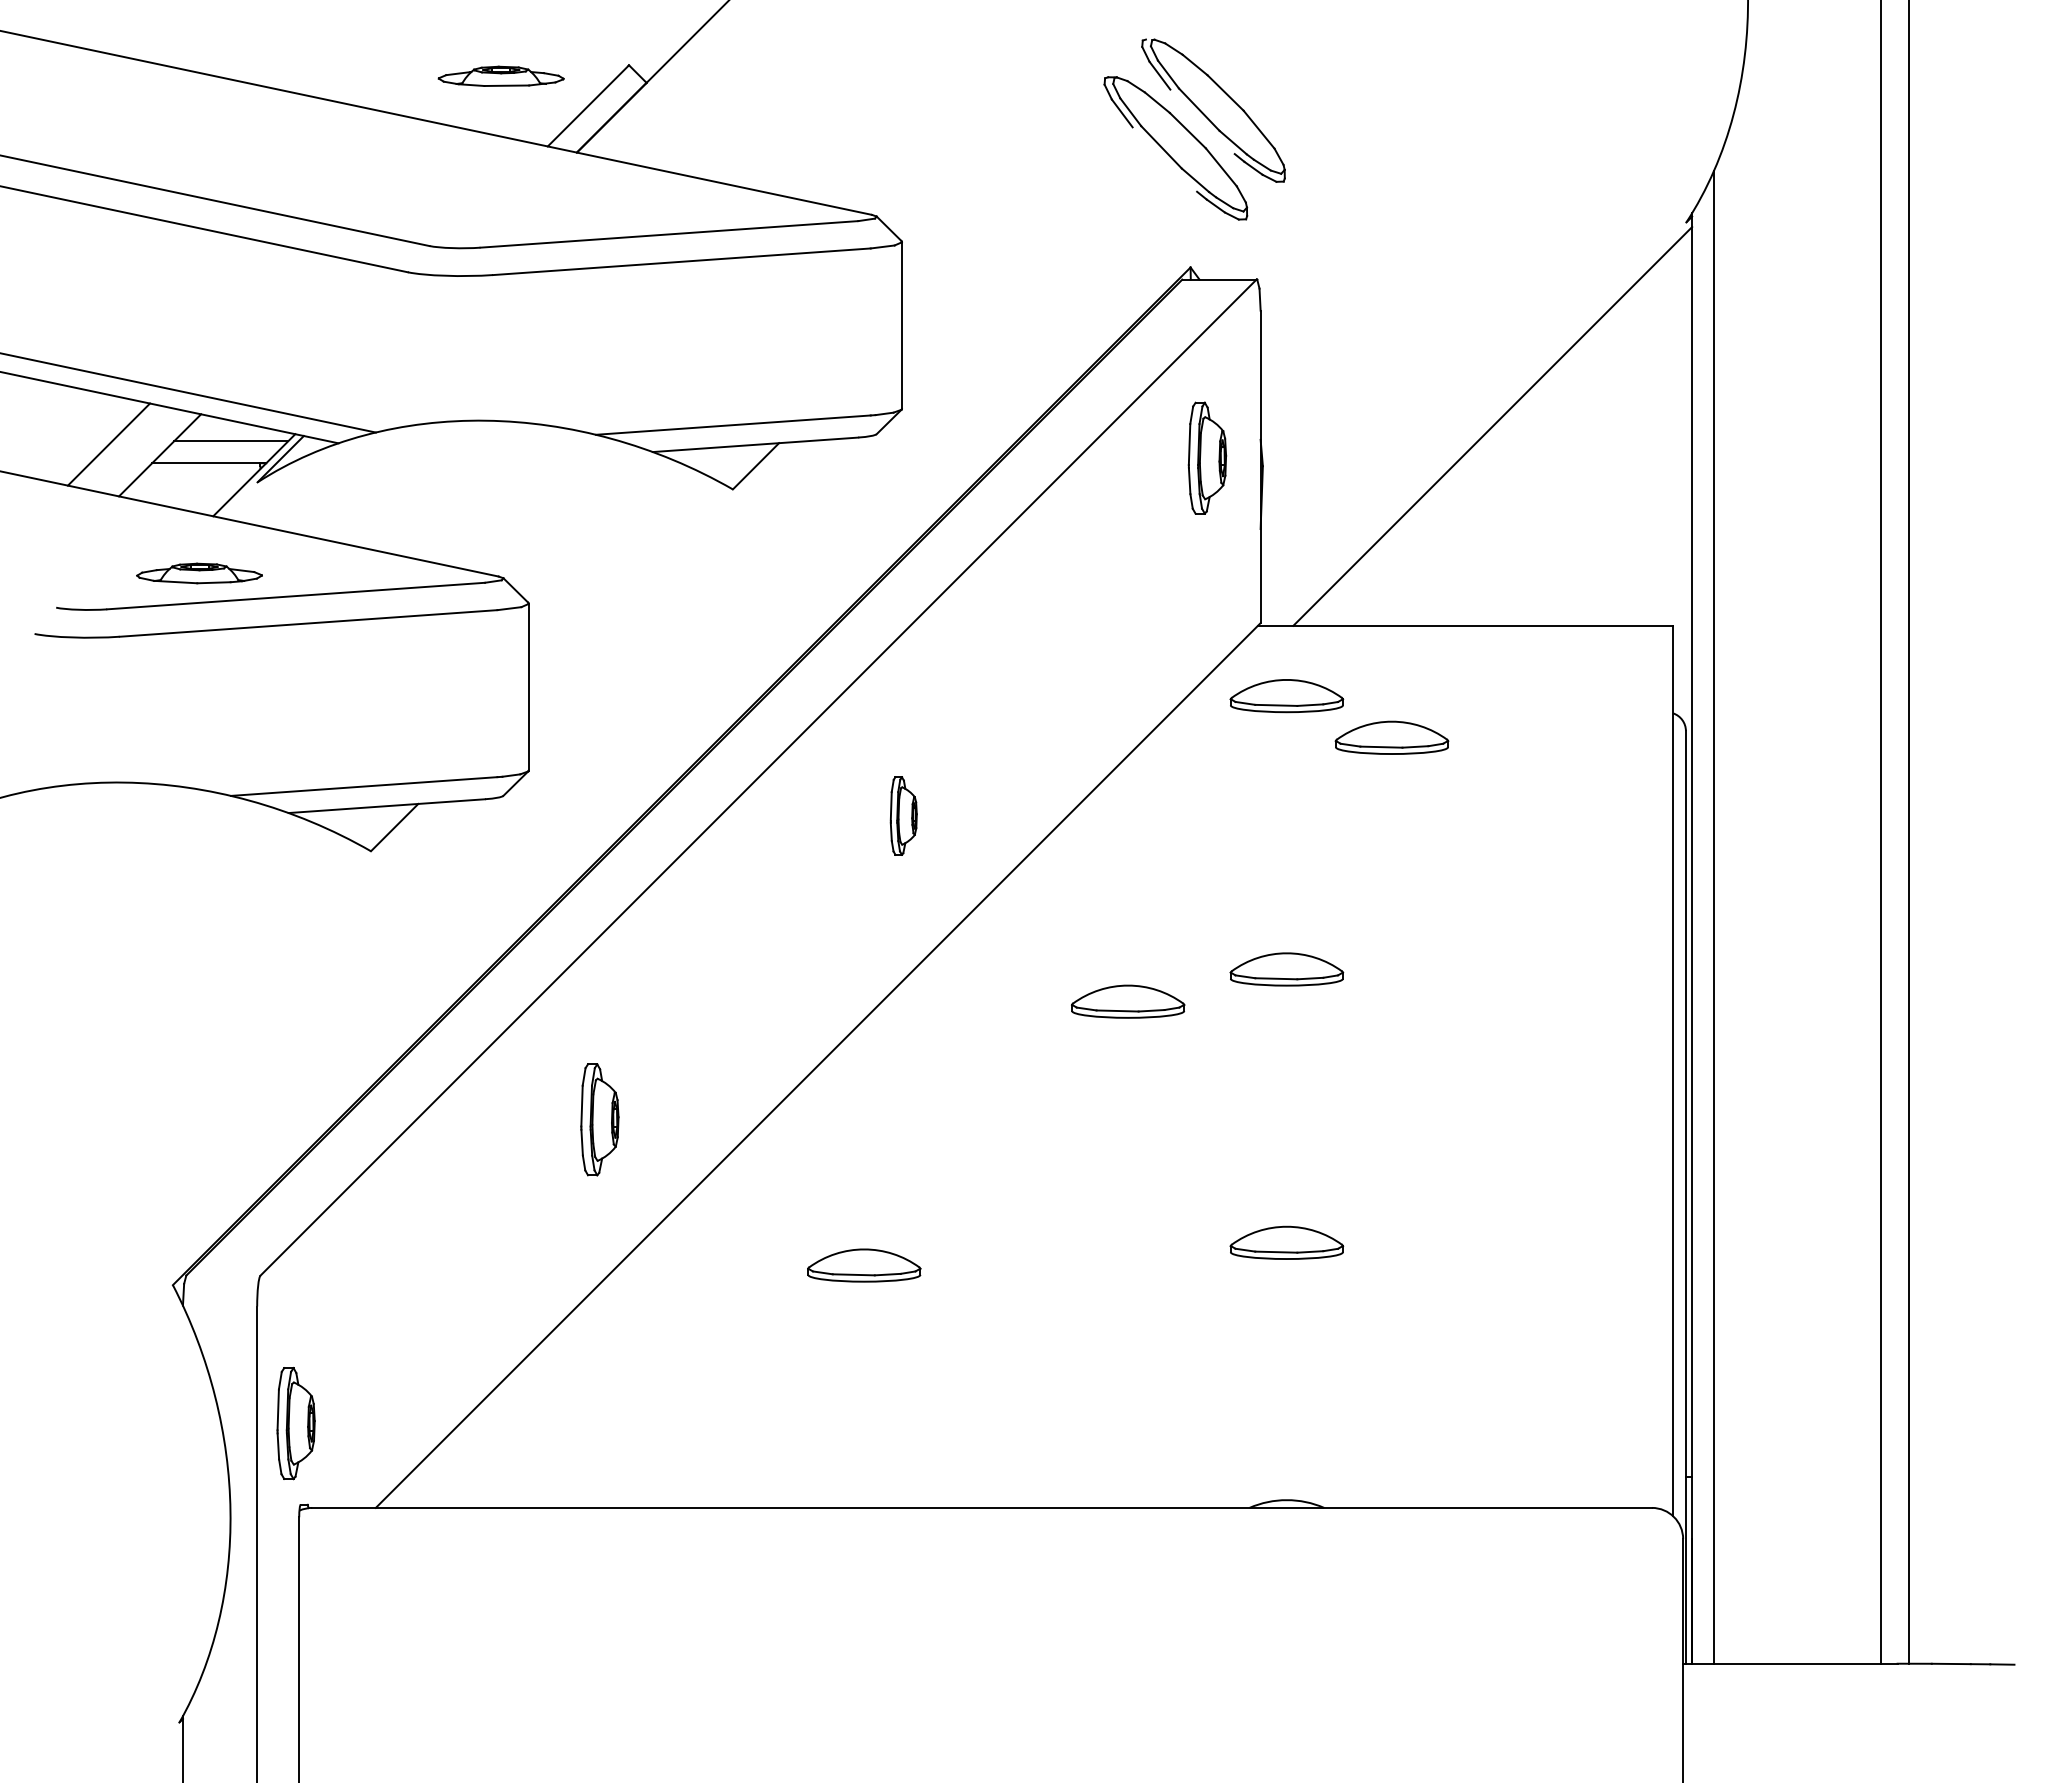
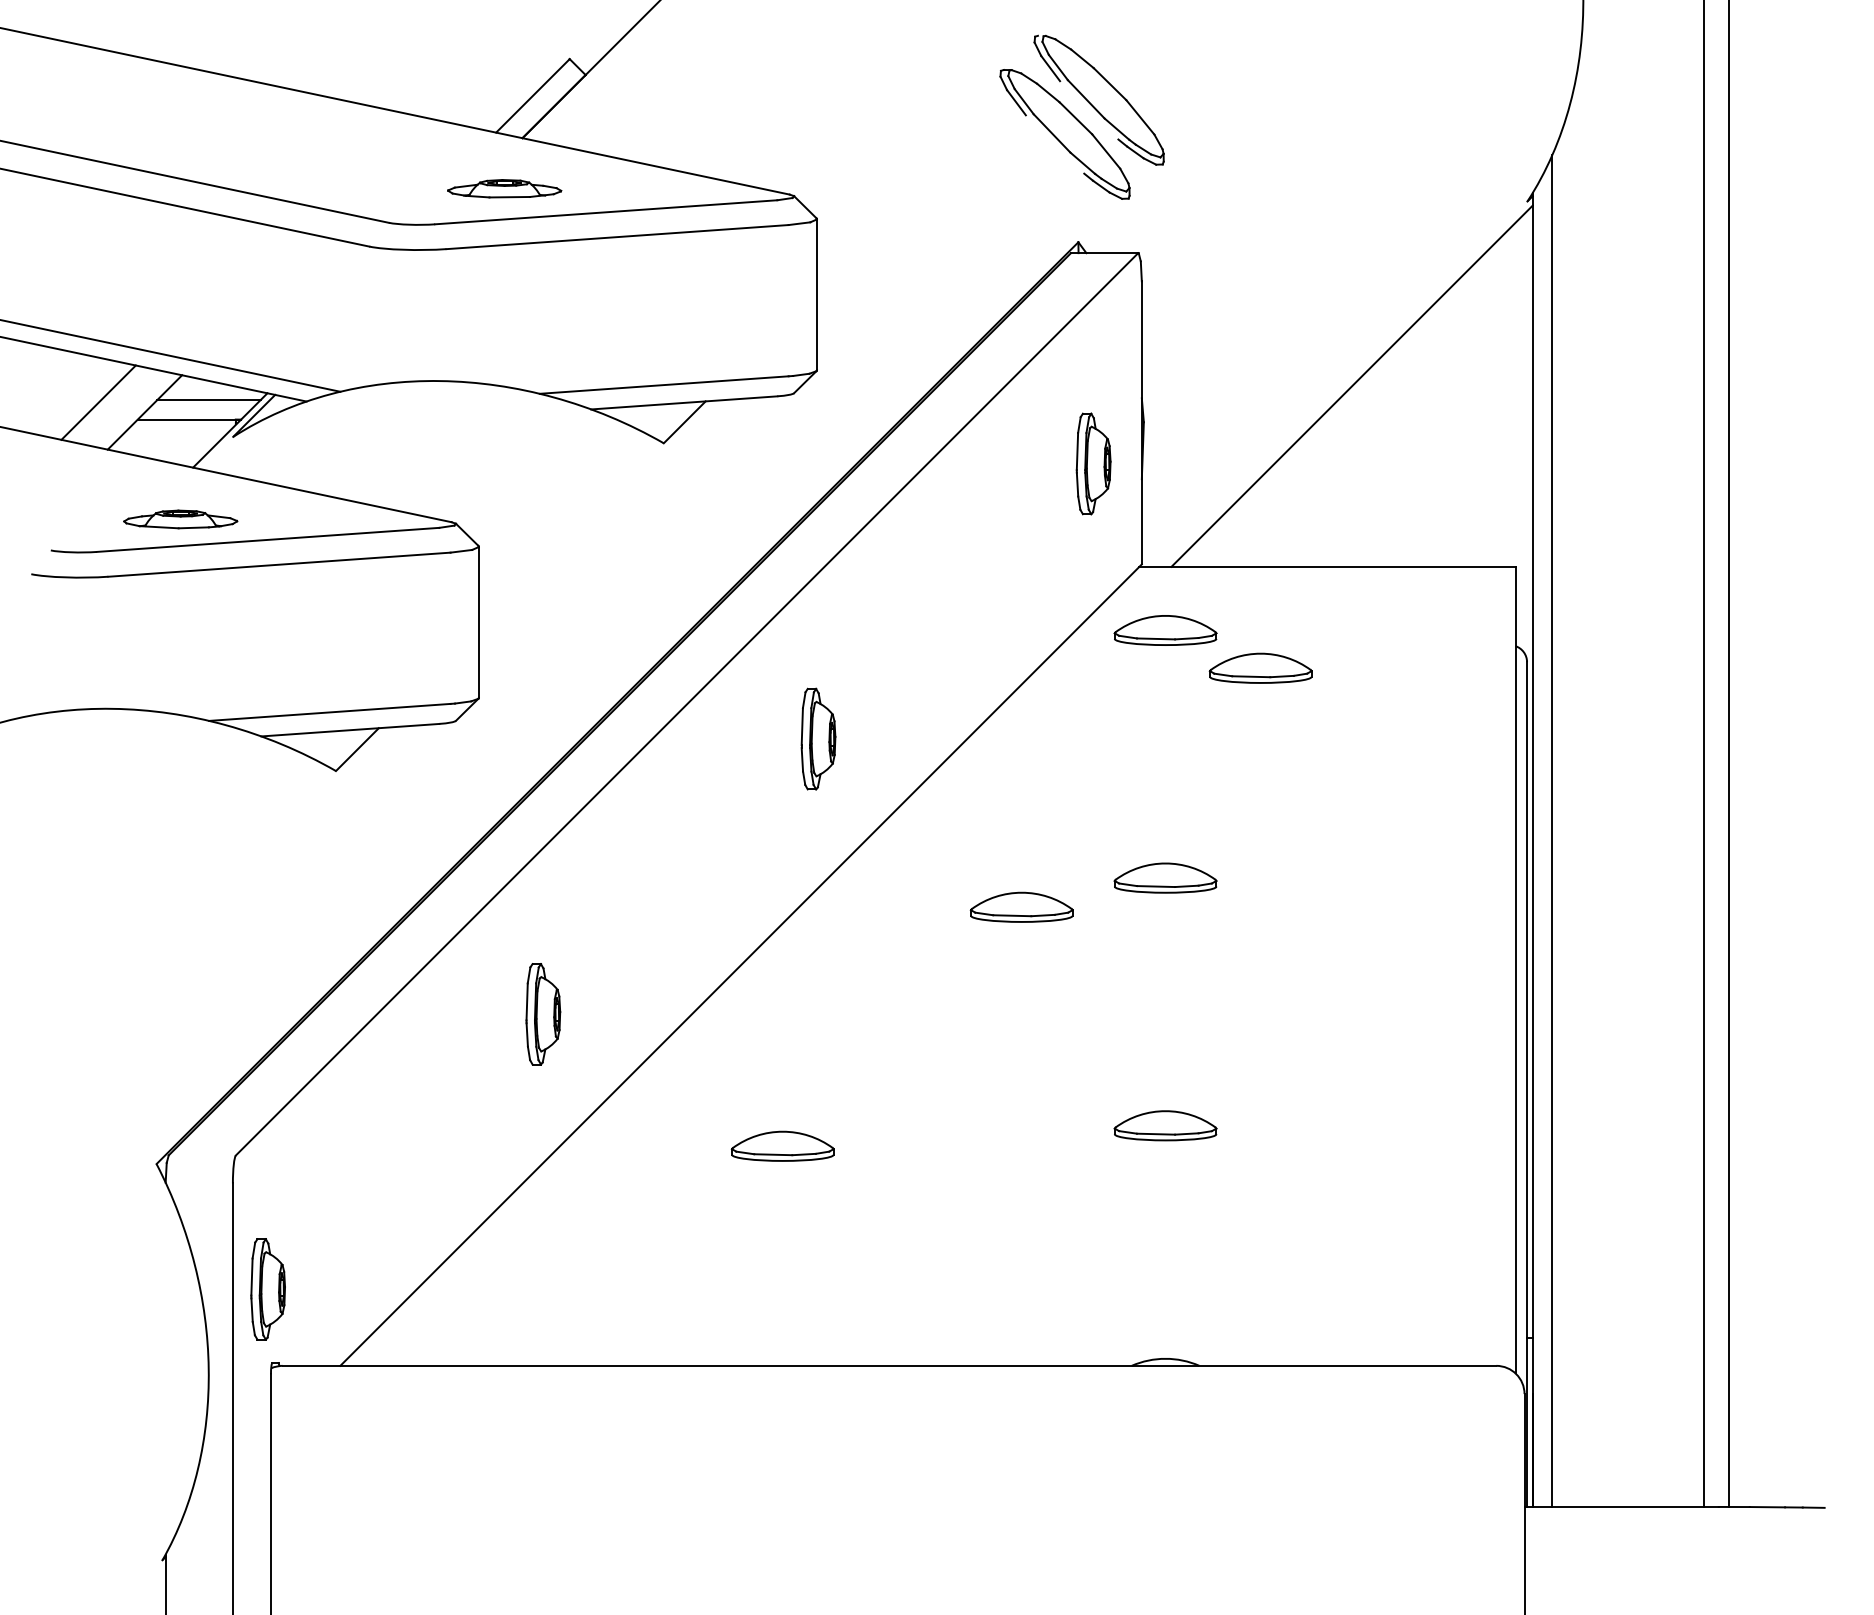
part: (500, 75) -> (504, 187), moved
part: (1207, 457) -> (1093, 463), moved
part: (903, 815) -> (818, 738), size x1.43

